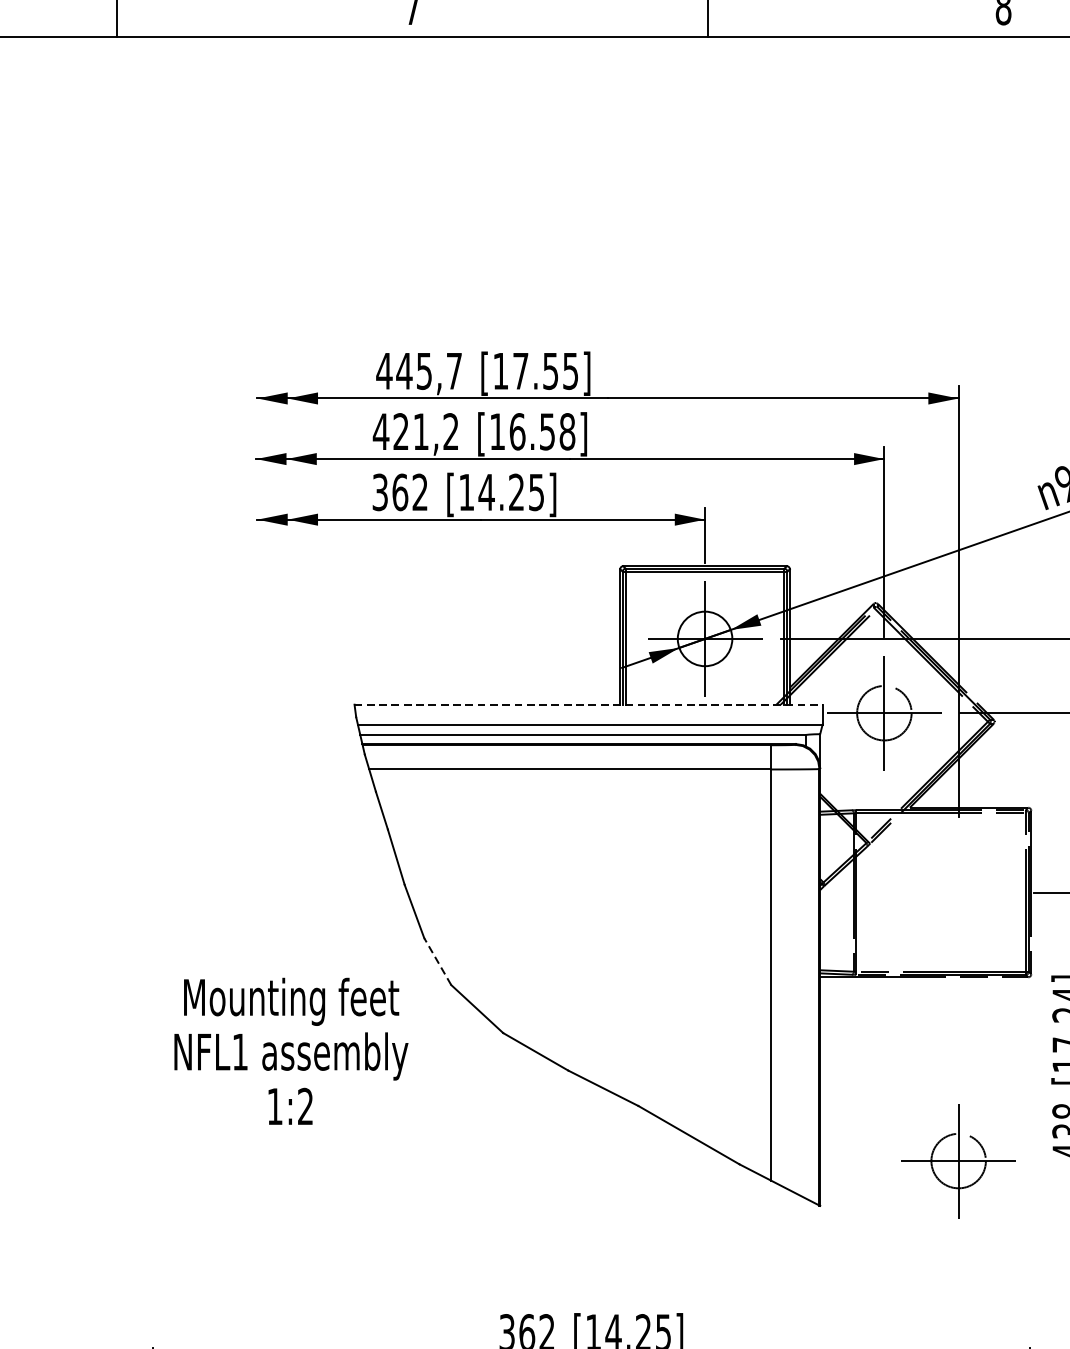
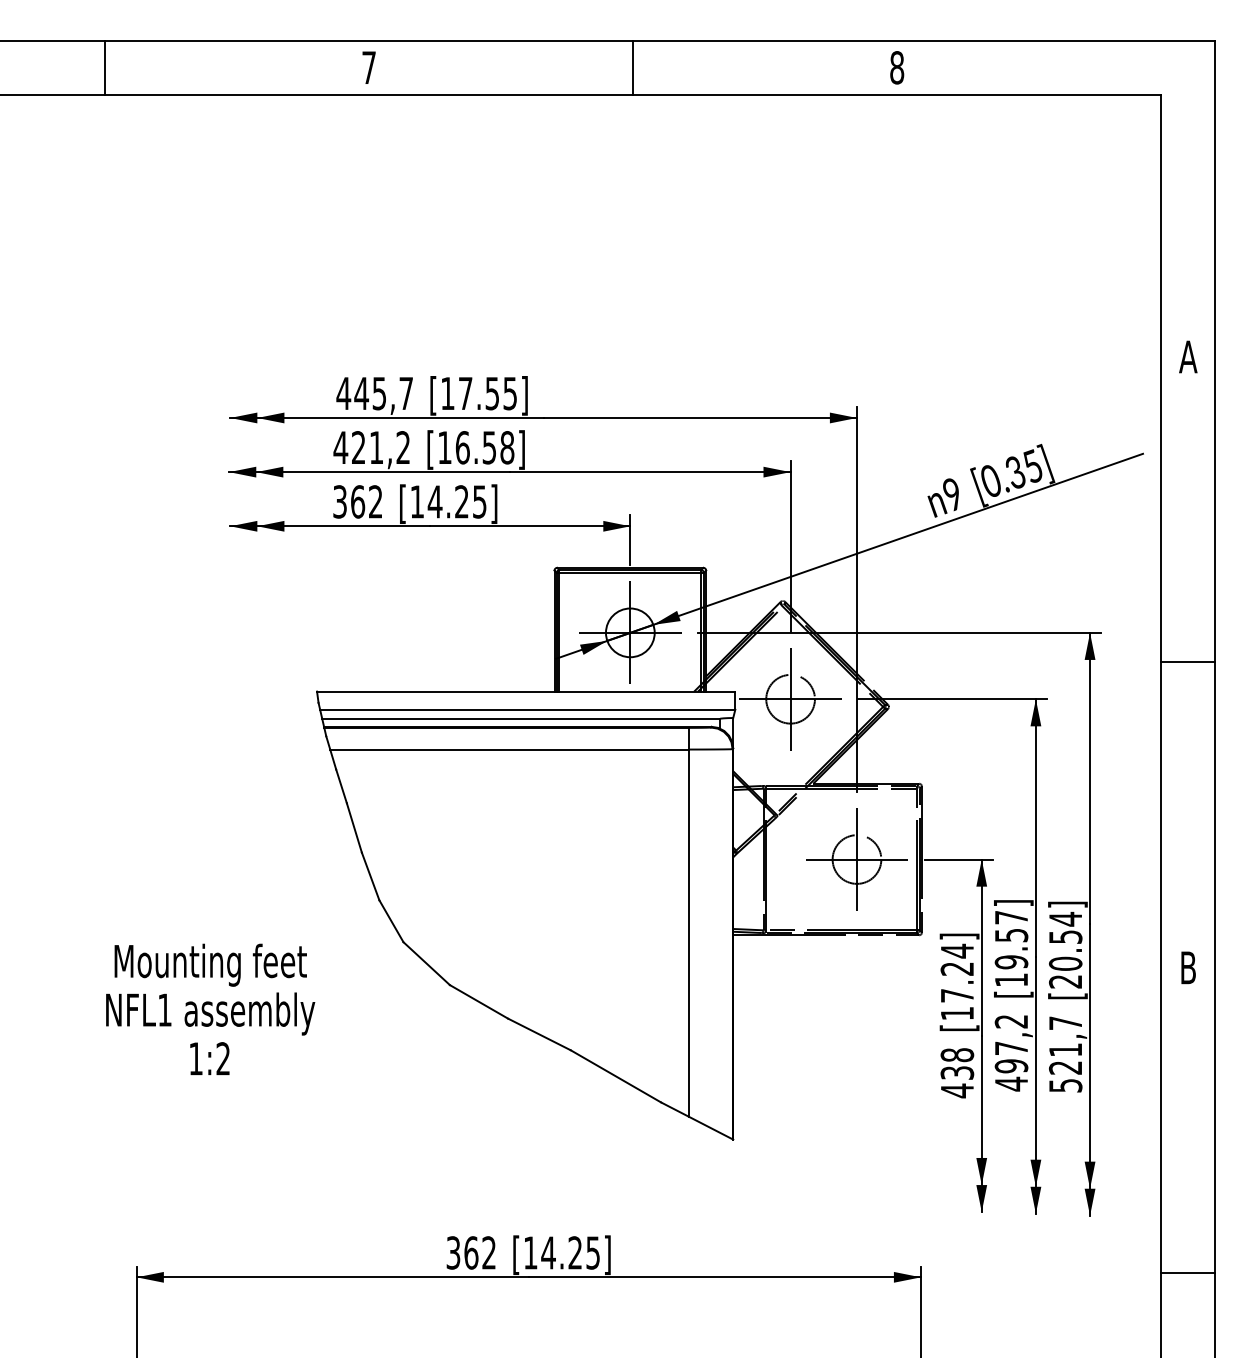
line: (588, 704) -> (526, 691), dashed -> solid
line: (437, 960) -> (391, 920), dashed -> solid
text: (291, 1050) -> (210, 1008), moved
part: (958, 1161) -> (856, 859), moved

